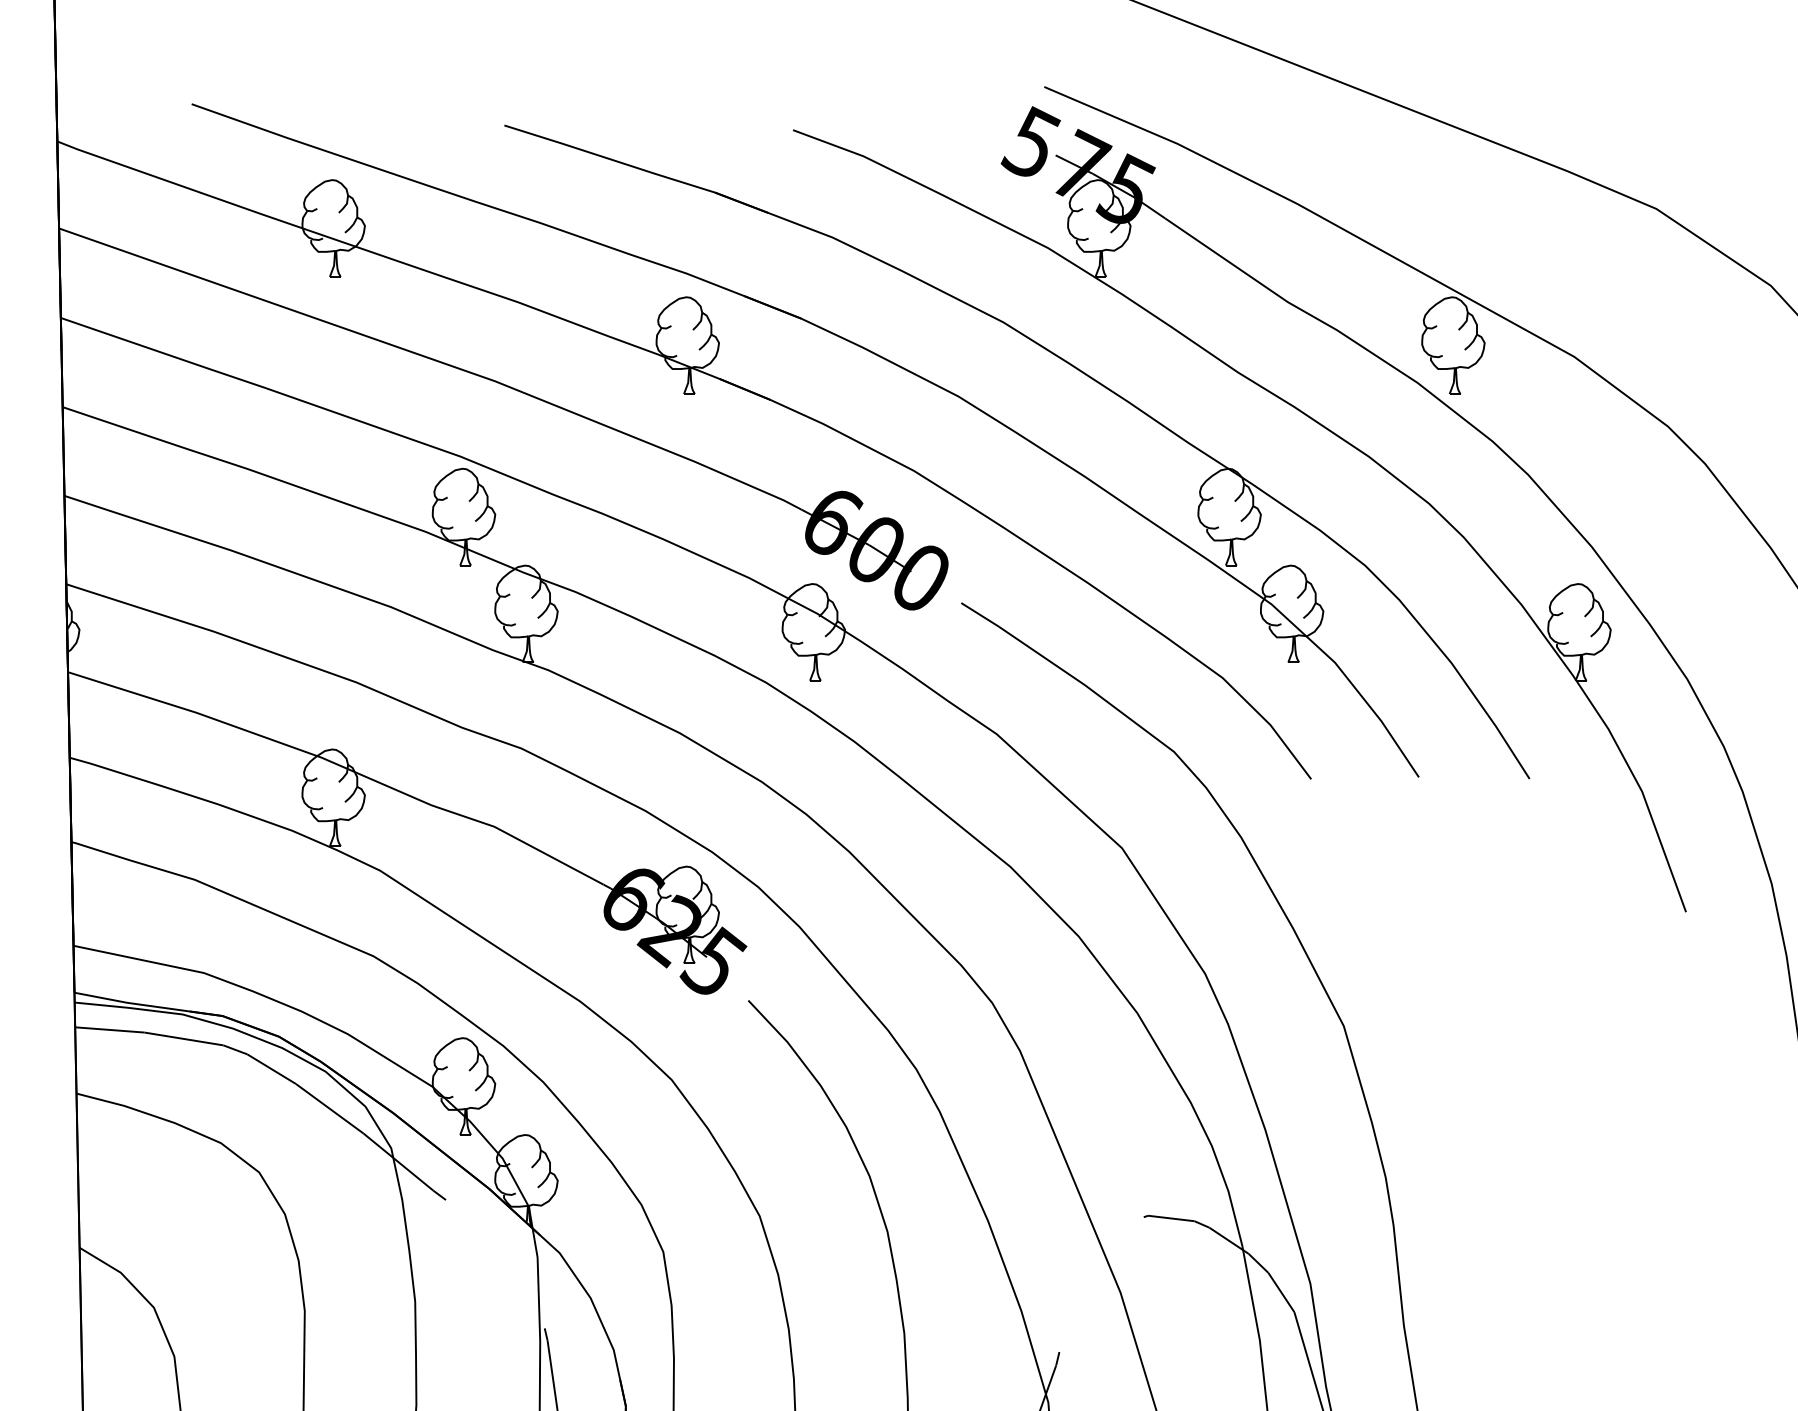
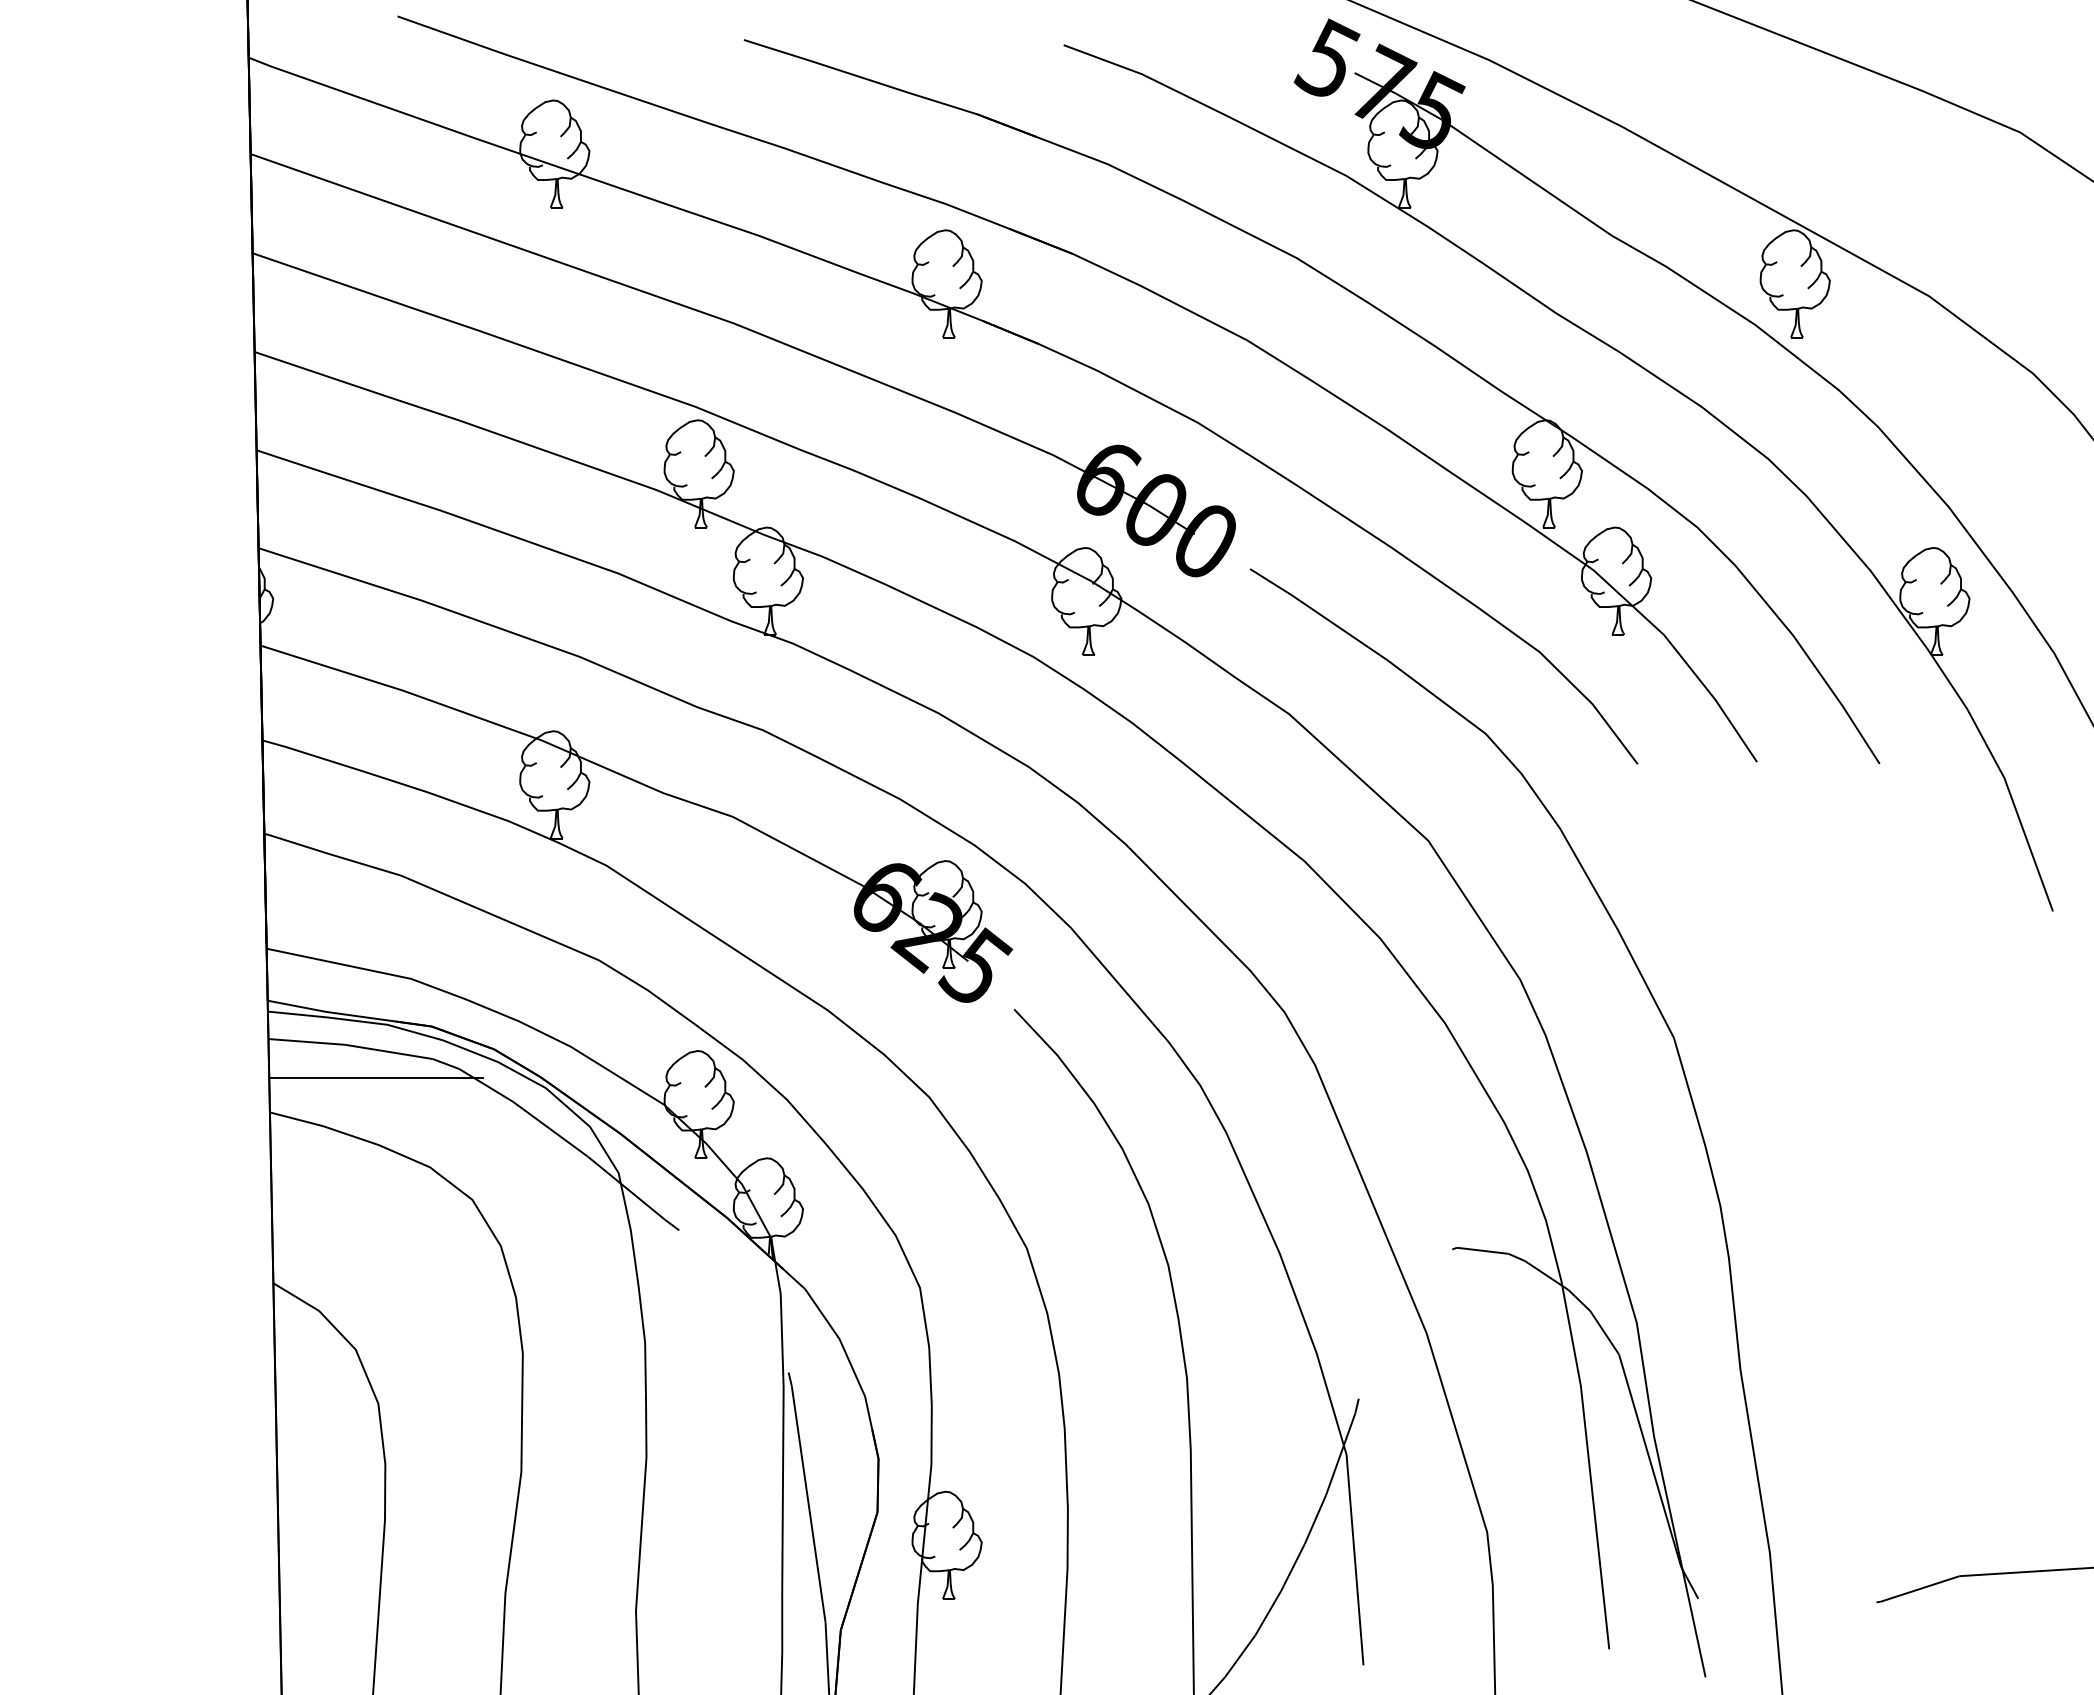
line: (172, 1062) -> (376, 1078), added

